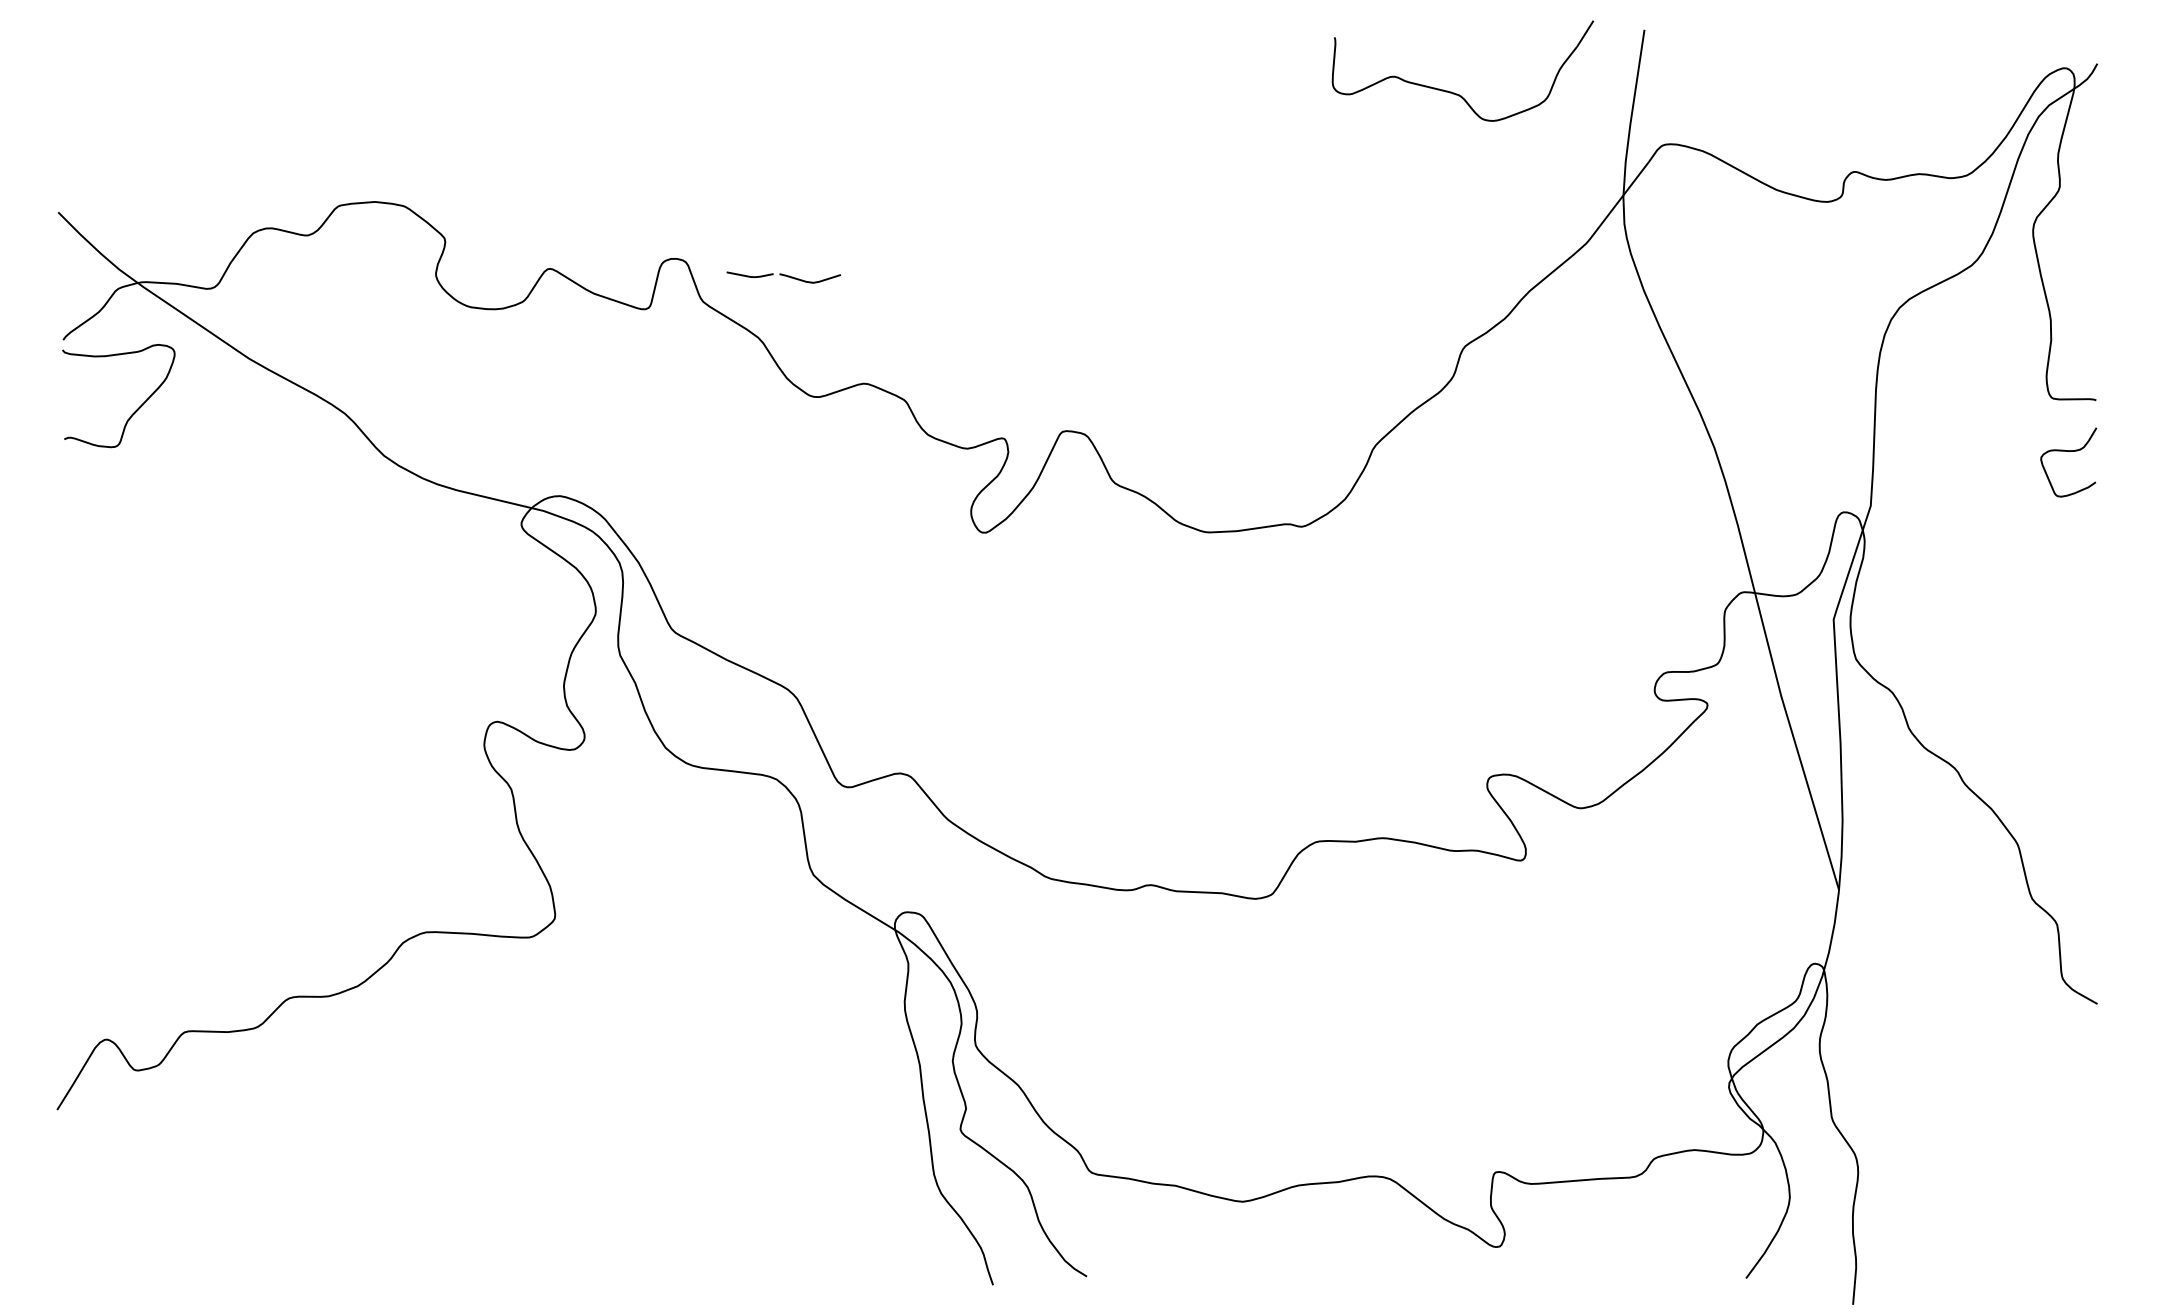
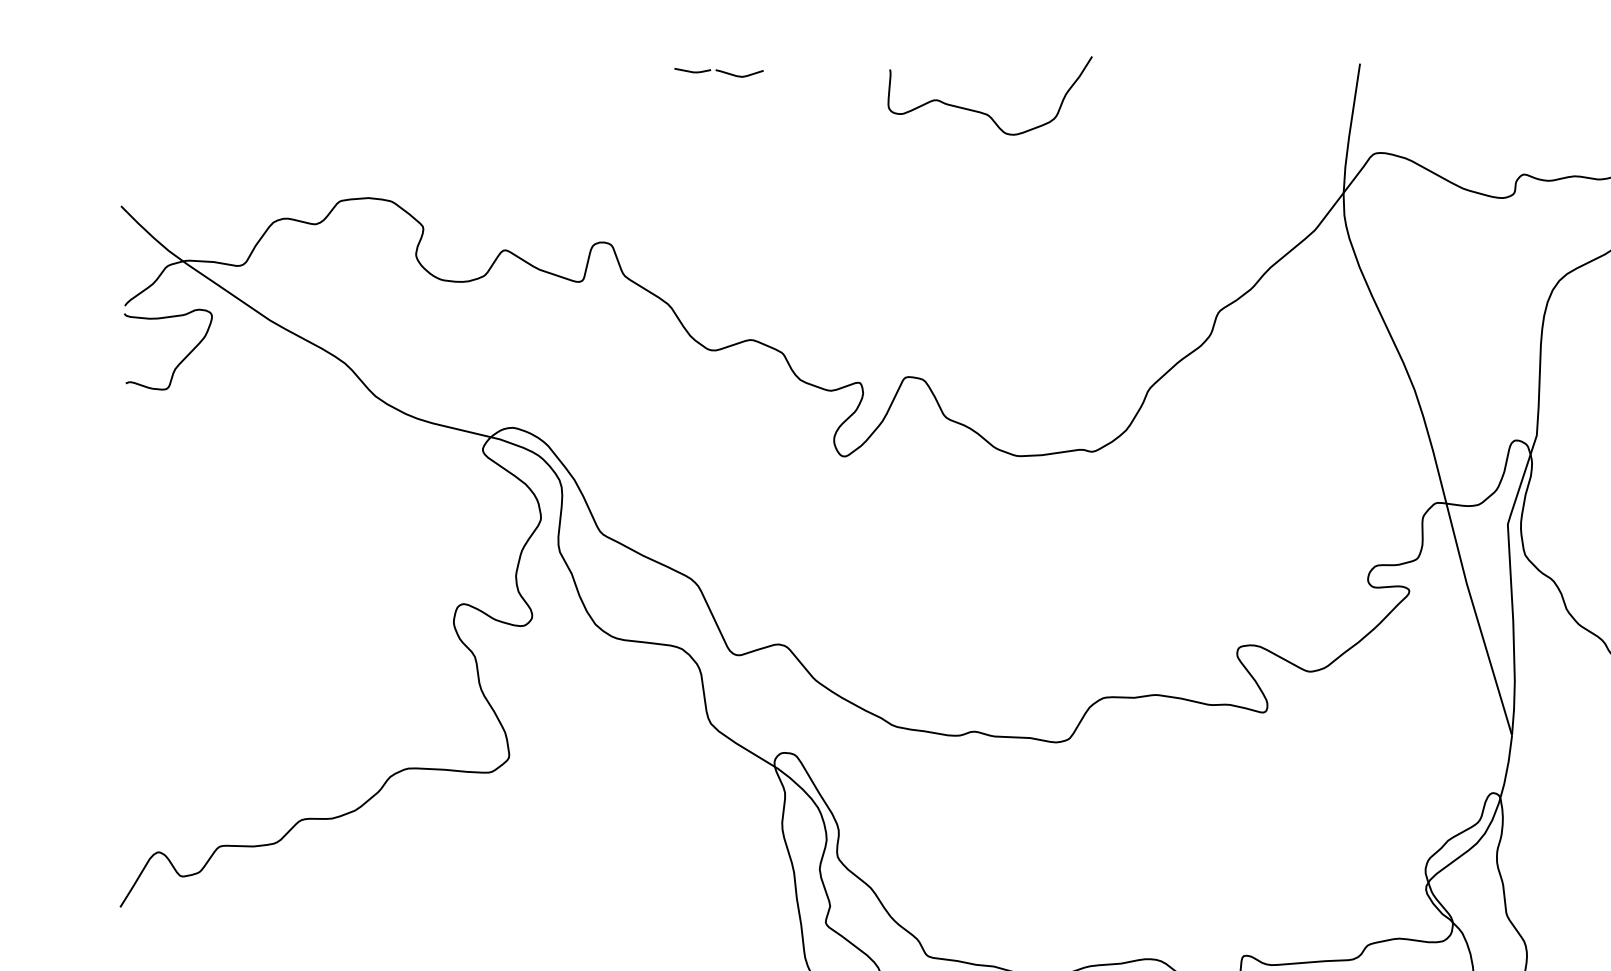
curve: (1454, 92) -> (983, 112), moved
part: (783, 277) -> (718, 72), moved

